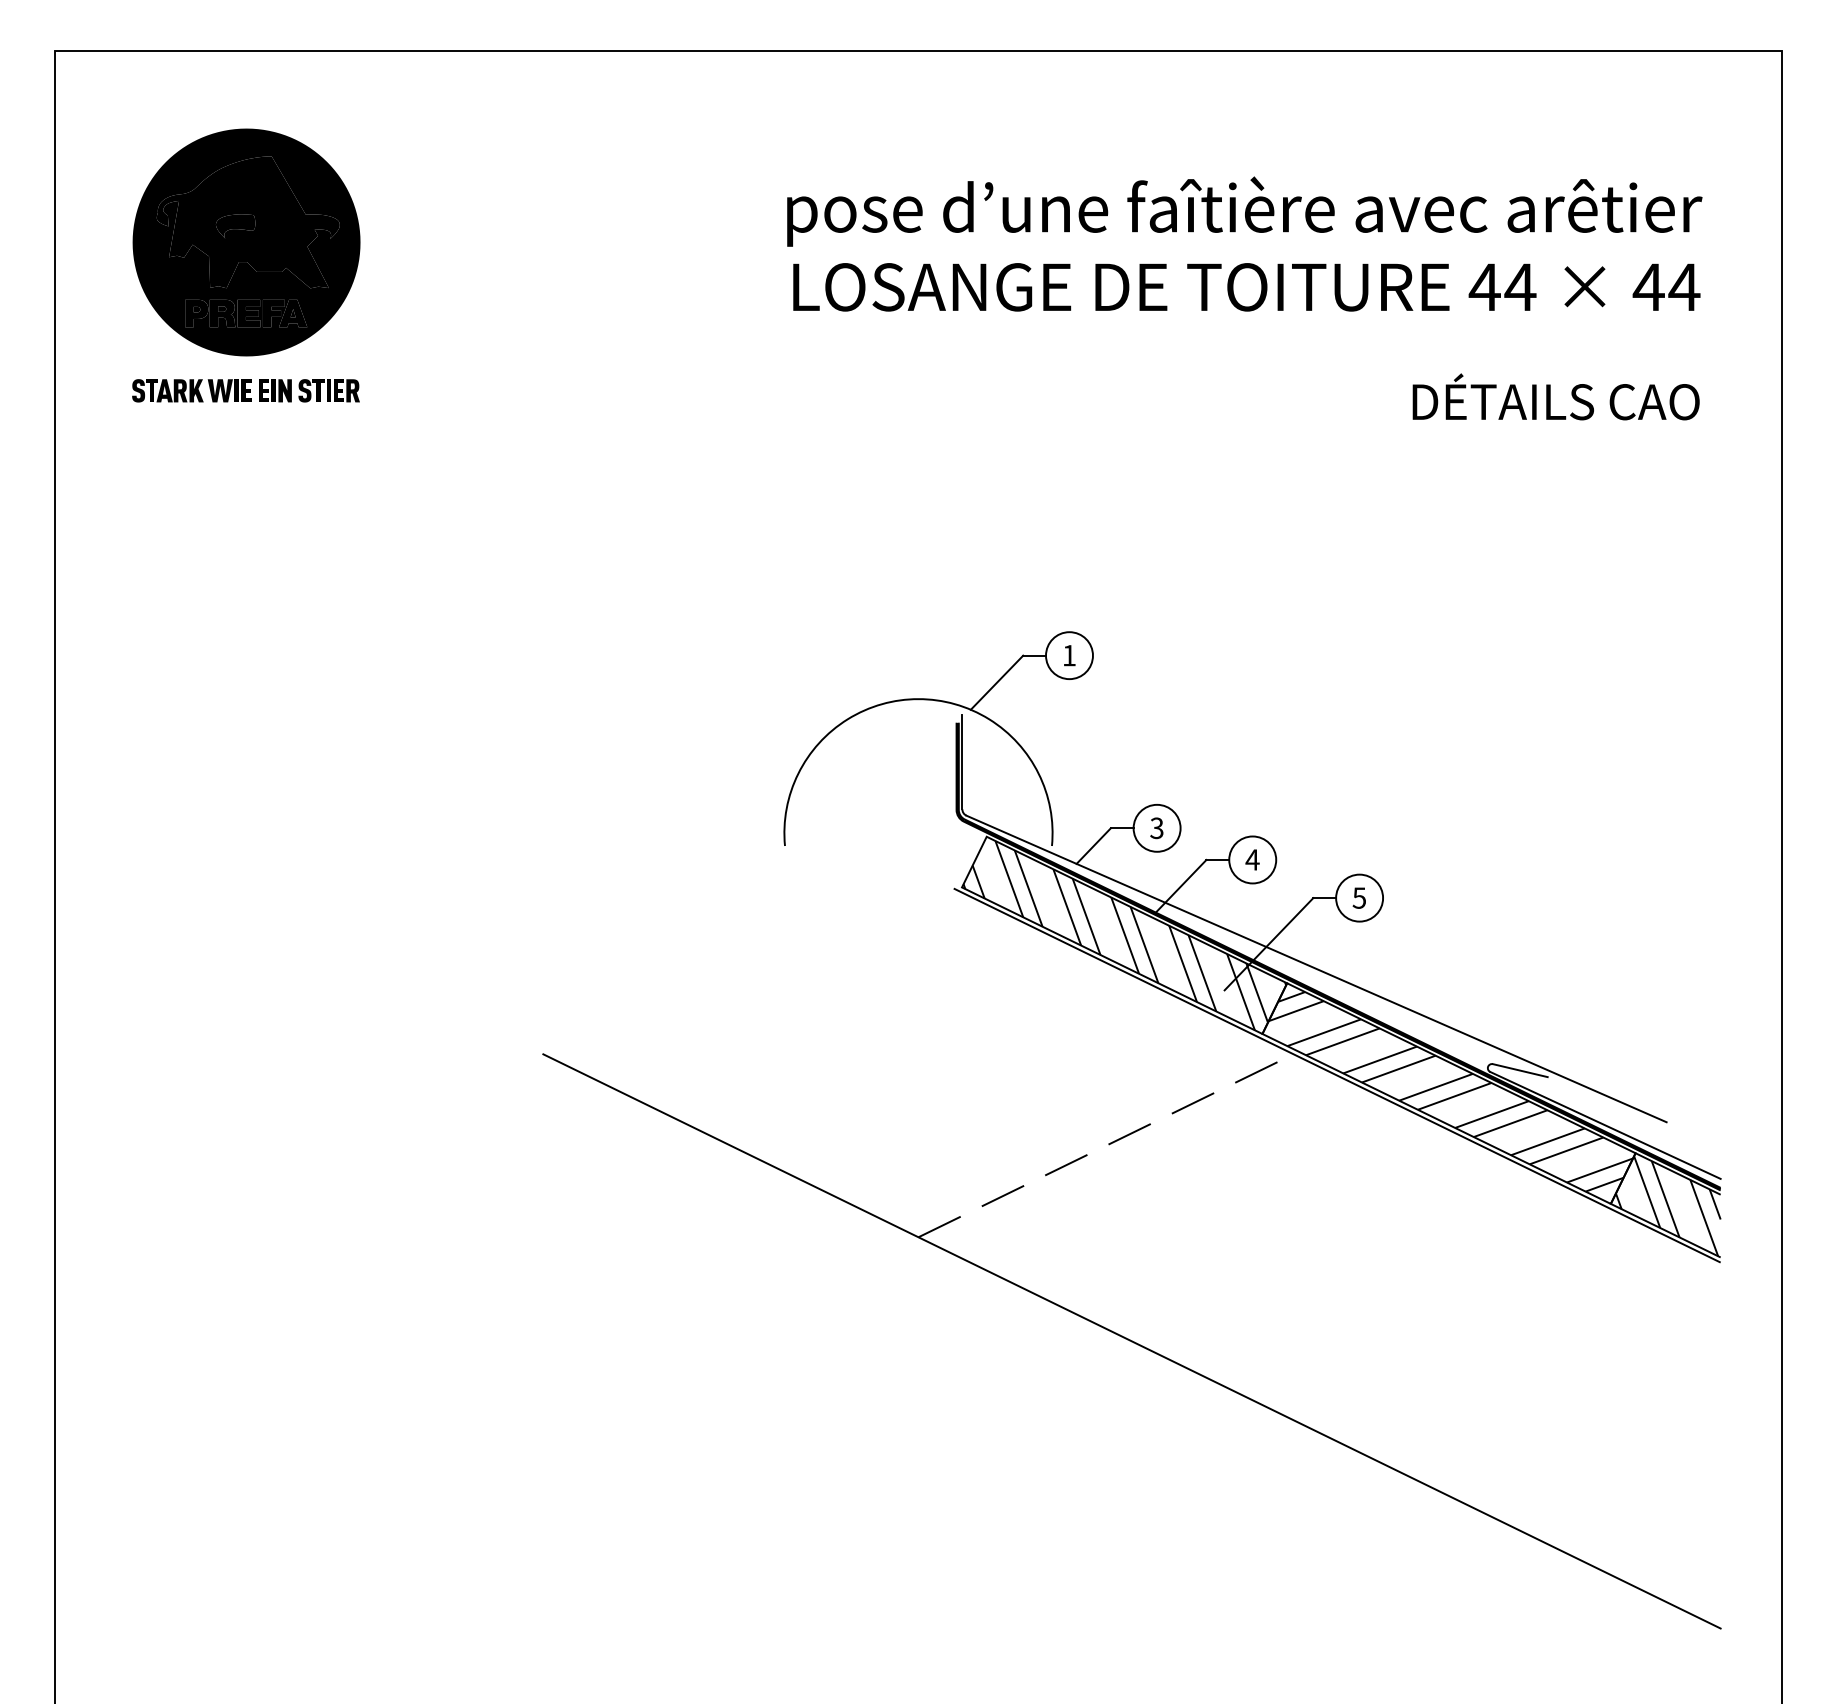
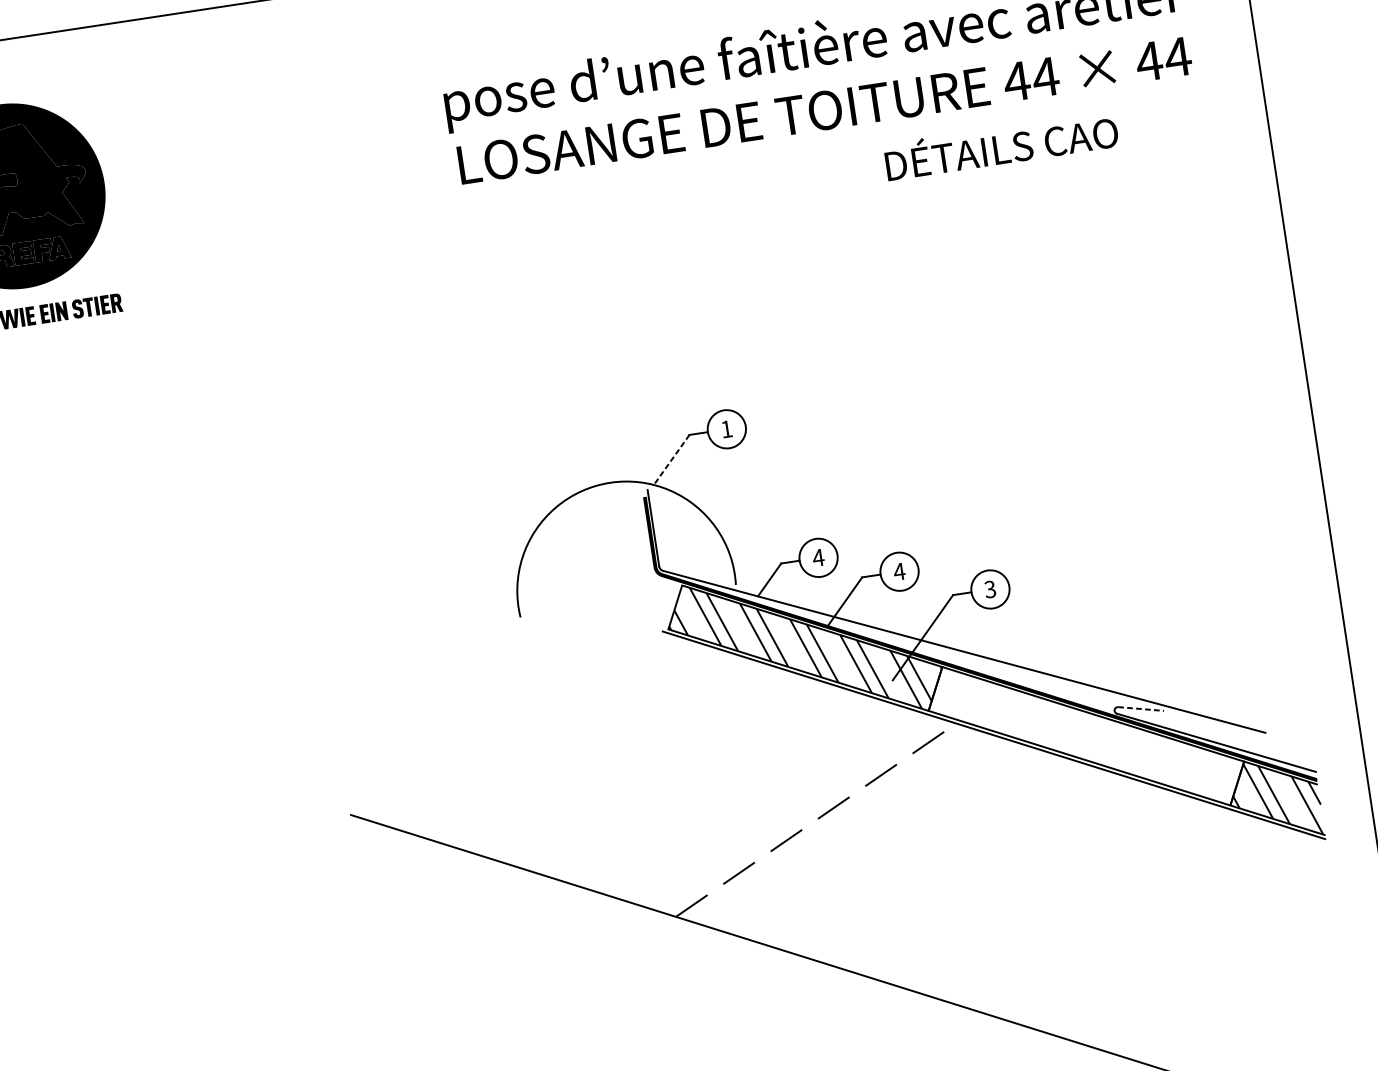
text: (1555, 396) -> (1000, 145), moved
line: (997, 682) -> (672, 459), solid -> dashed
text: (1156, 828) -> (818, 558), 3 -> 4
text: (1359, 897) -> (990, 588), 5 -> 3
line: (1520, 1070) -> (1141, 708), solid -> dashed
hatch: (1450, 1091) -> (1087, 734), removed

